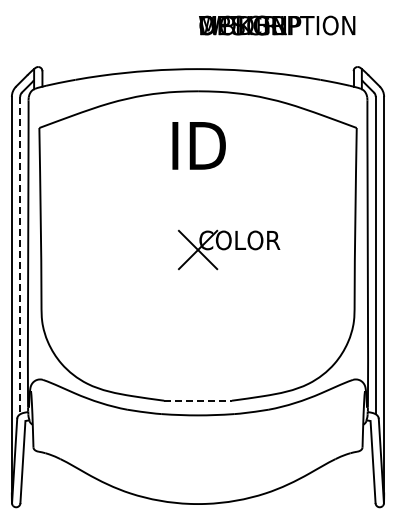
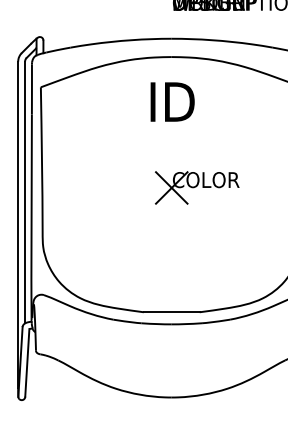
line: (20, 255) -> (25, 192), dashed -> solid
line: (198, 400) -> (172, 312), dashed -> solid

